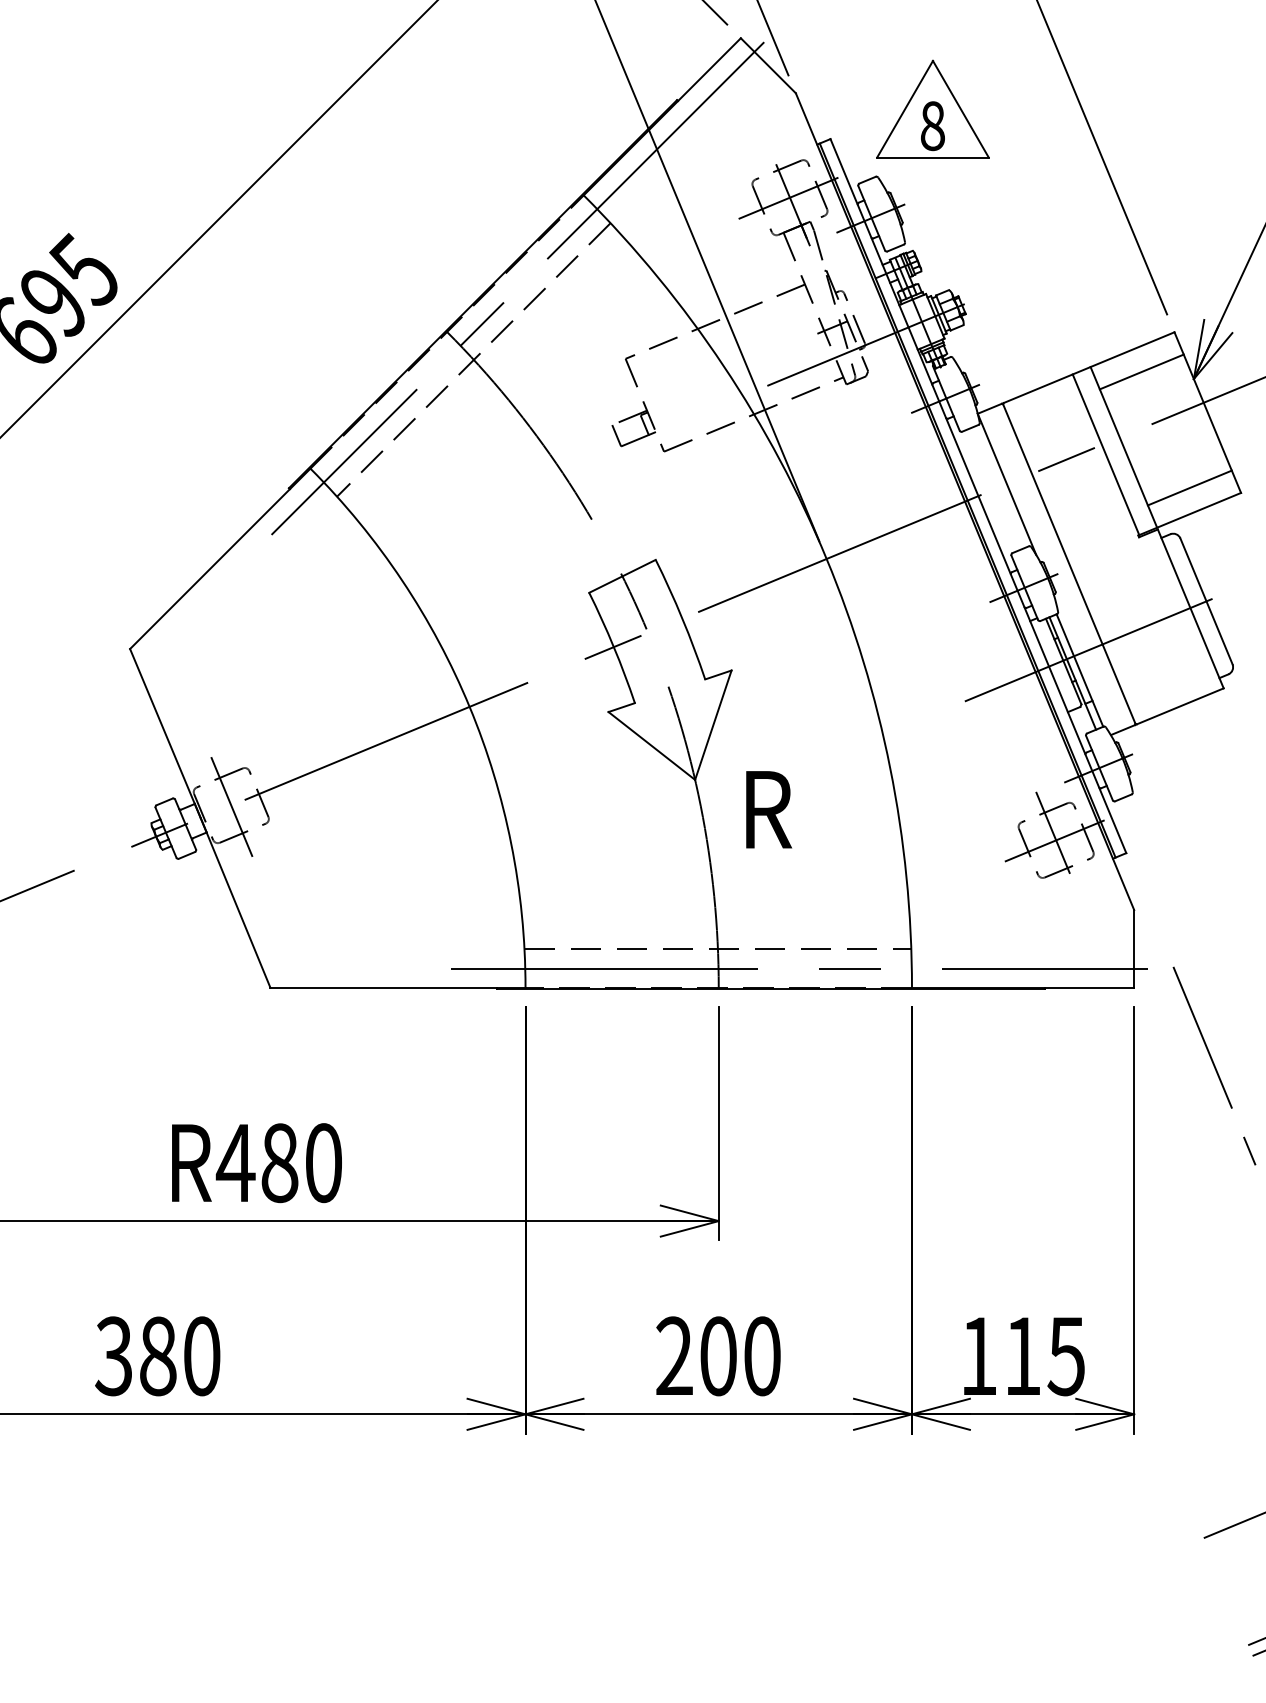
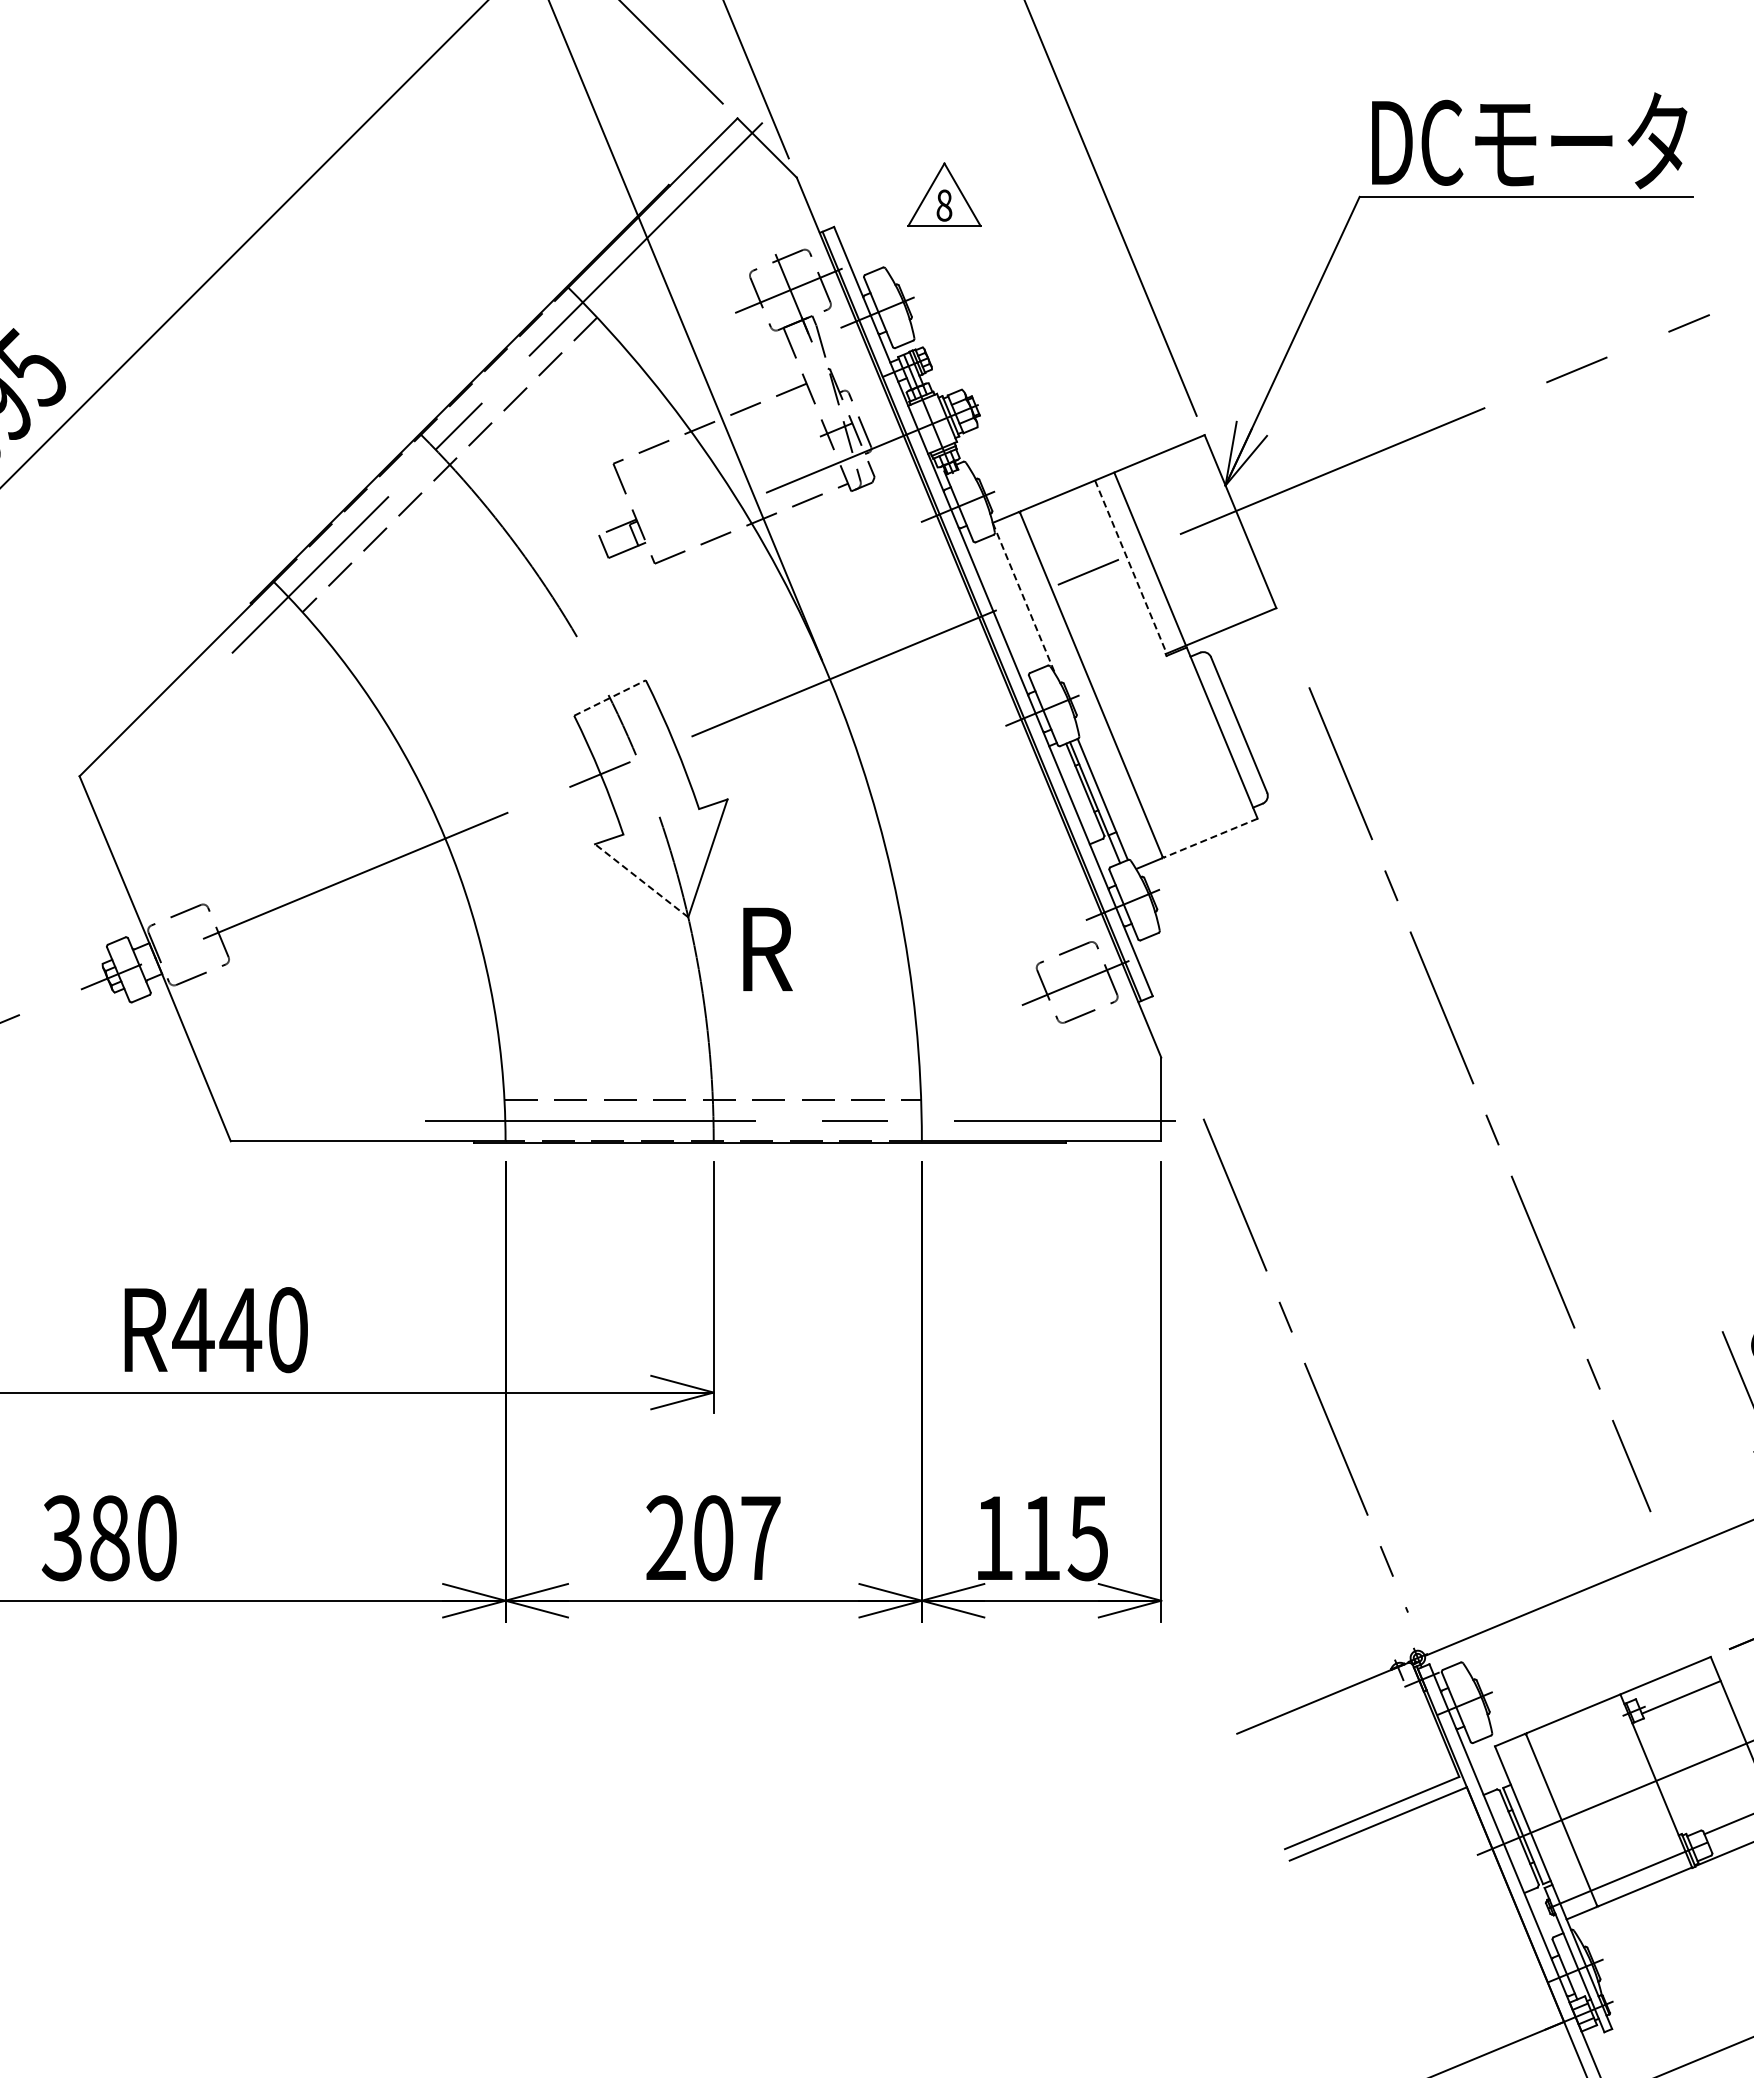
part: (932, 108) -> (944, 194), size x0.6
line: (1141, 371) -> (1169, 477), removed
line: (1105, 455) -> (1130, 567), solid -> dashed
line: (1007, 484) -> (1024, 599), solid -> dashed
line: (1190, 487) -> (1221, 602), removed
line: (622, 576) -> (610, 698), solid -> dashed
line: (1088, 650) -> (1111, 777), removed
line: (1179, 706) -> (1210, 838), solid -> dashed
line: (651, 745) -> (641, 880), solid -> dashed
line: (232, 807) -> (189, 946), removed
line: (1052, 832) -> (1073, 974), removed
text: (279, 1163) -> (240, 1330), R480 -> R440
text: (762, 1356) -> (760, 1538), 200 -> 207

